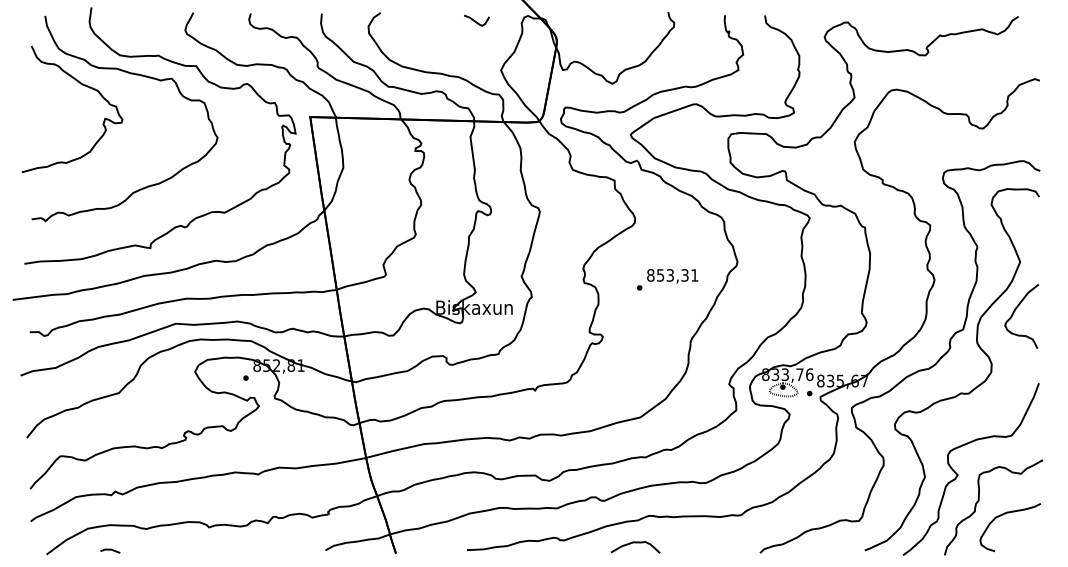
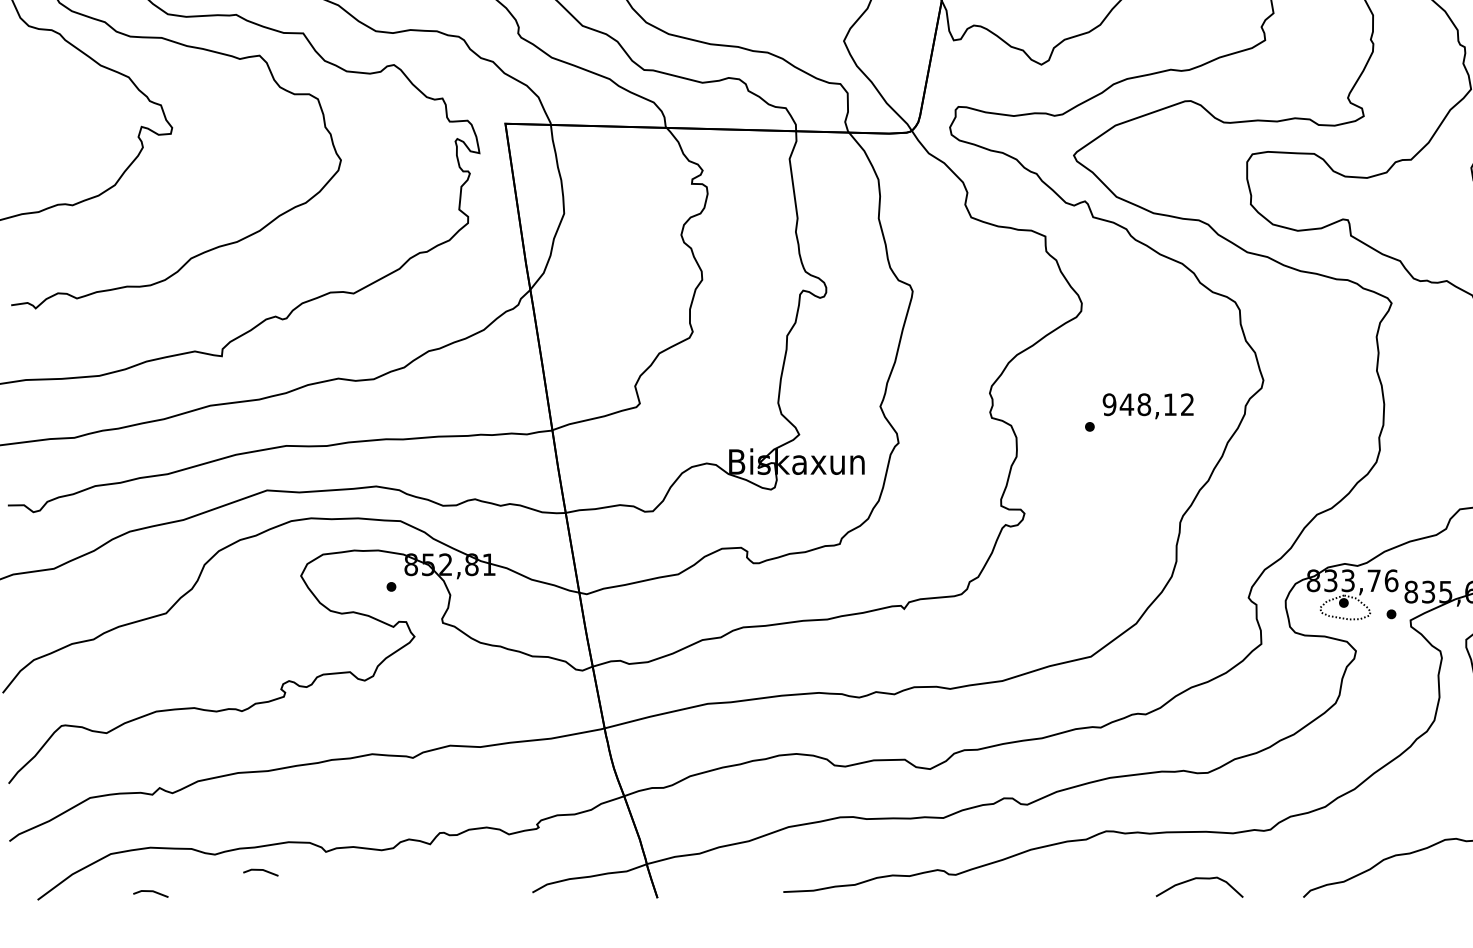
text: (672, 275) -> (1148, 404), 853,31 -> 948,12
line: (172, 538) -> (261, 871), added
curve: (635, 543) -> (1199, 880), moved

